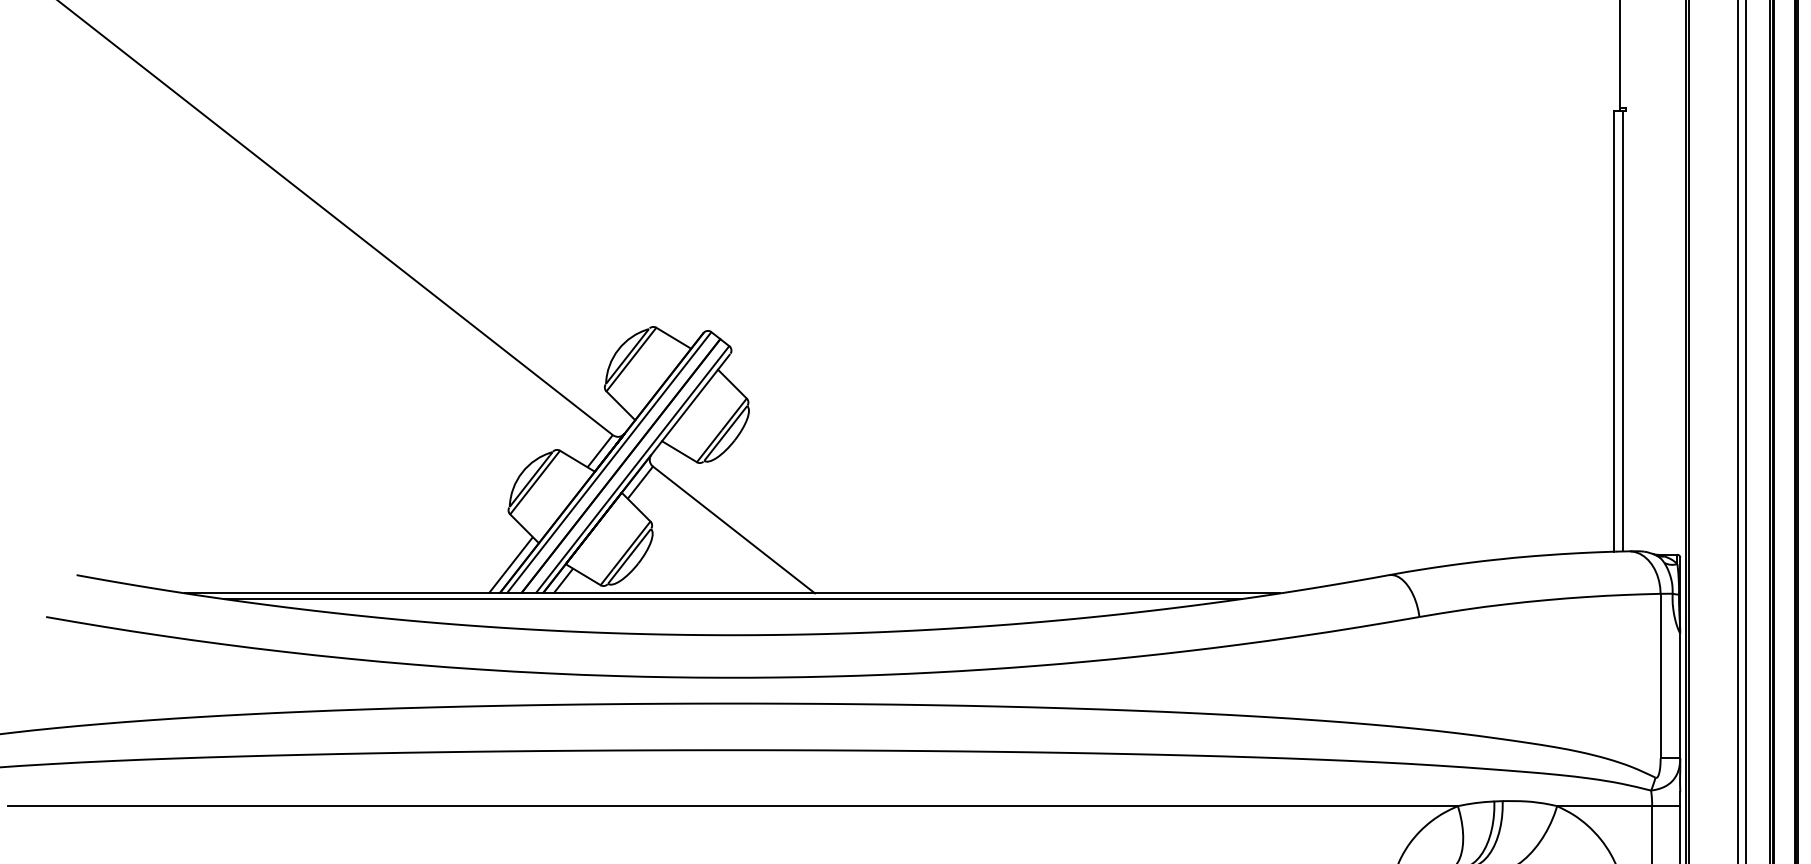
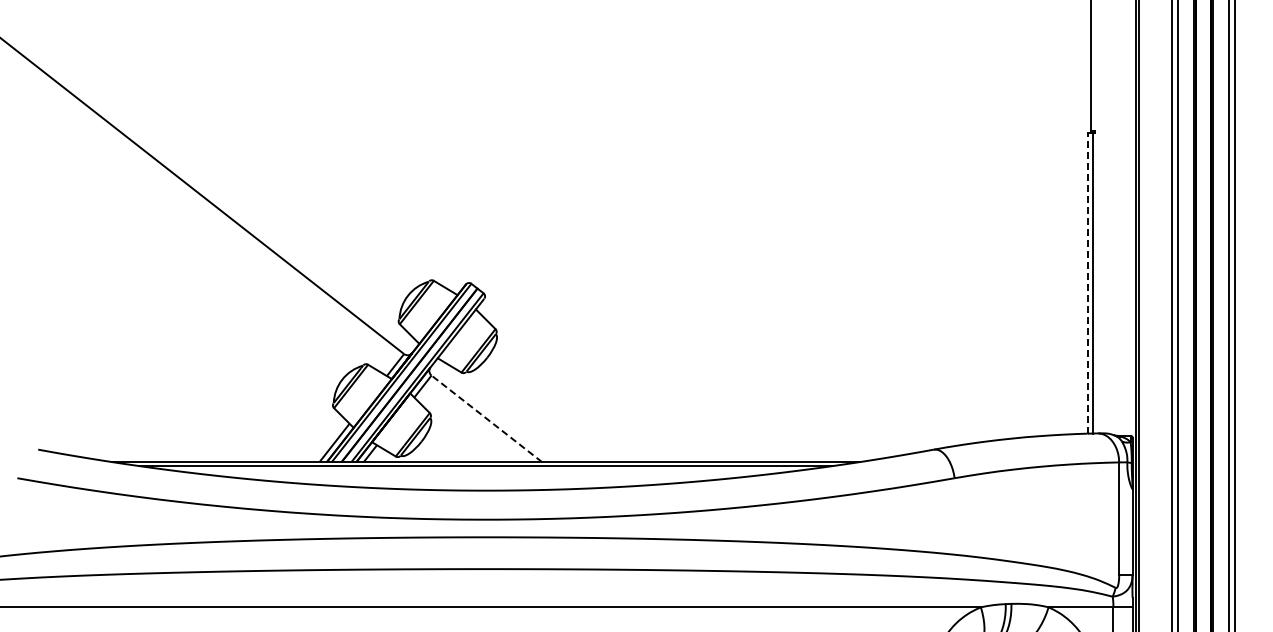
line: (1614, 330) -> (1087, 282), solid -> dashed
line: (733, 529) -> (486, 418), solid -> dashed

